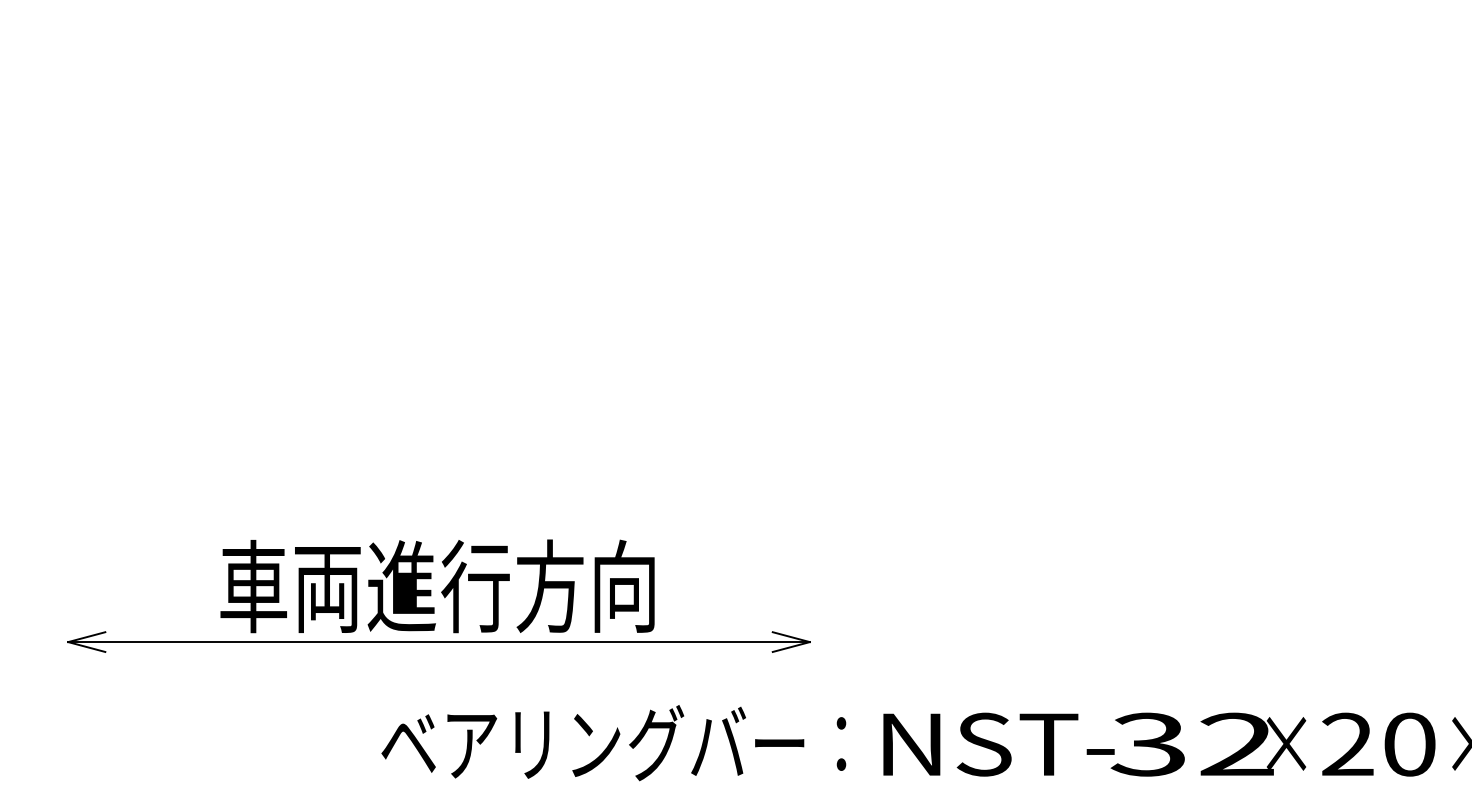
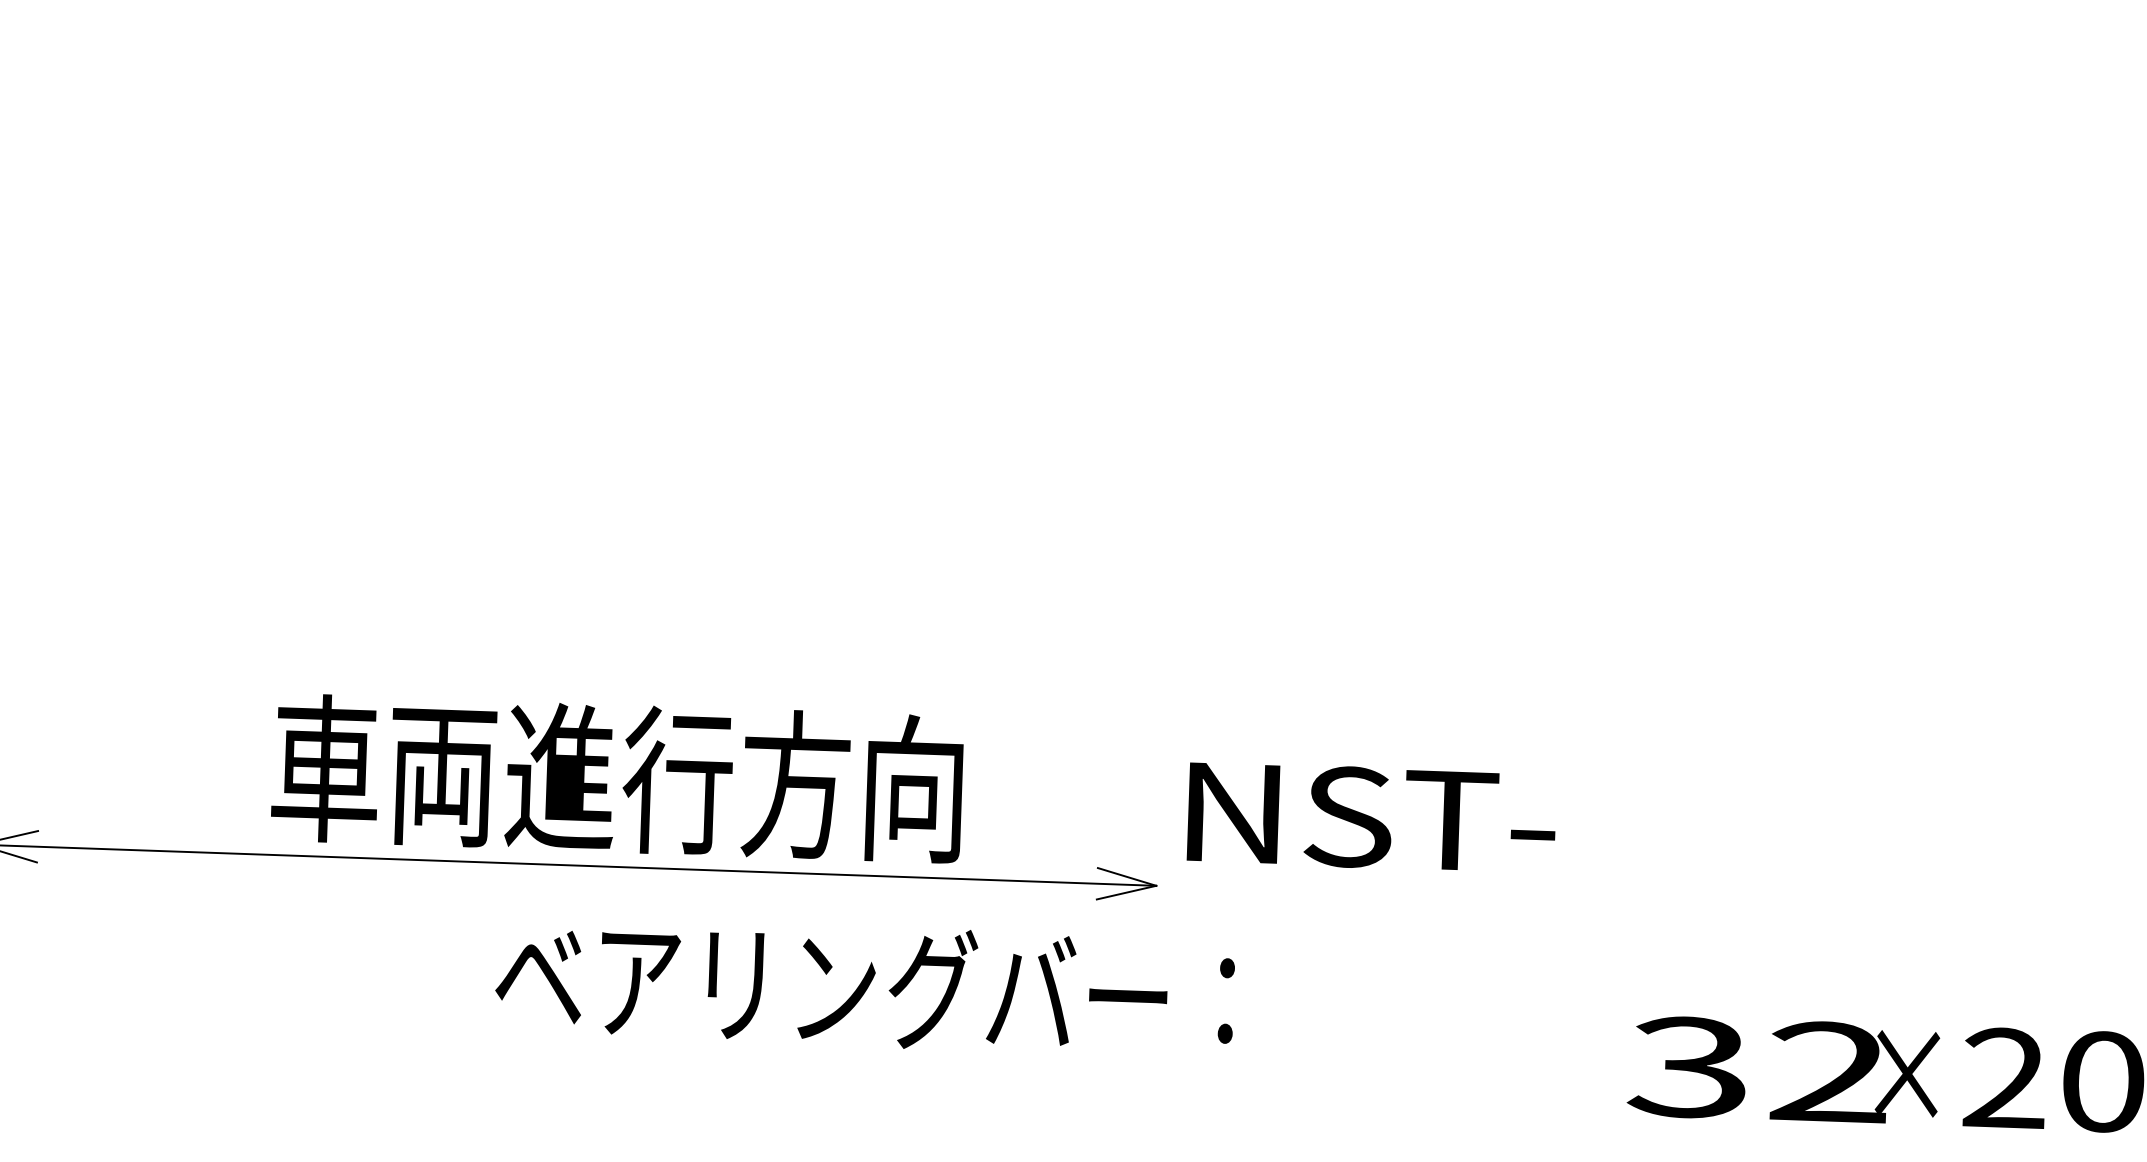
text: (437, 586) -> (617, 778), moved
text: (613, 743) -> (864, 987), moved
text: (998, 744) -> (1371, 817), moved

